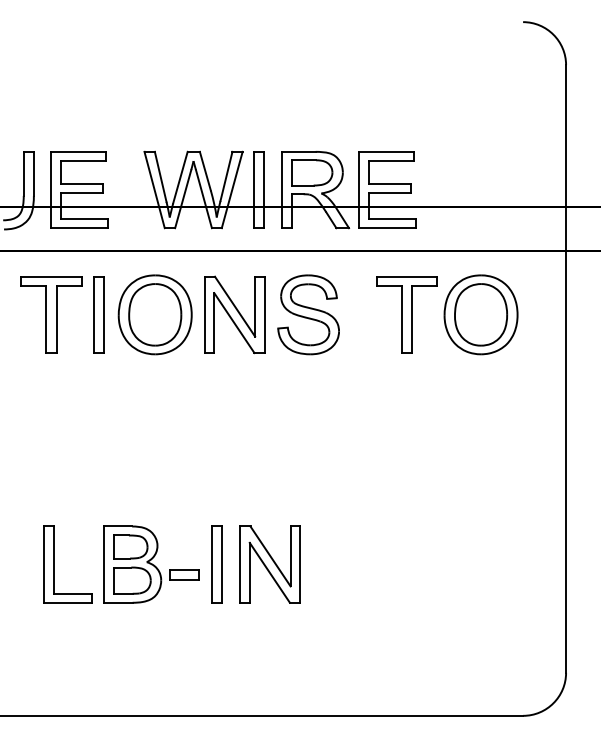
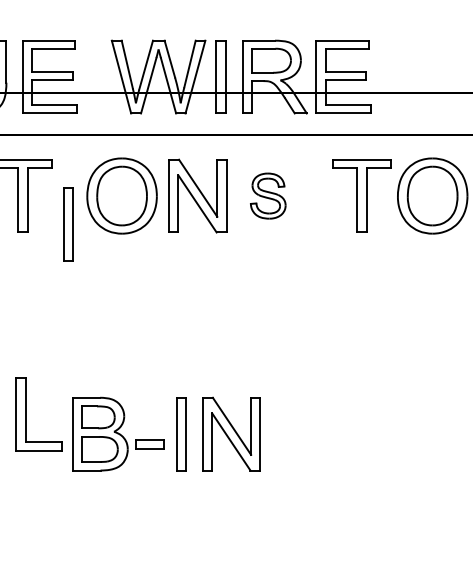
part: (98, 314) -> (68, 224), moved
part: (308, 314) -> (268, 195), size x0.6
part: (54, 564) -> (26, 414), moved

